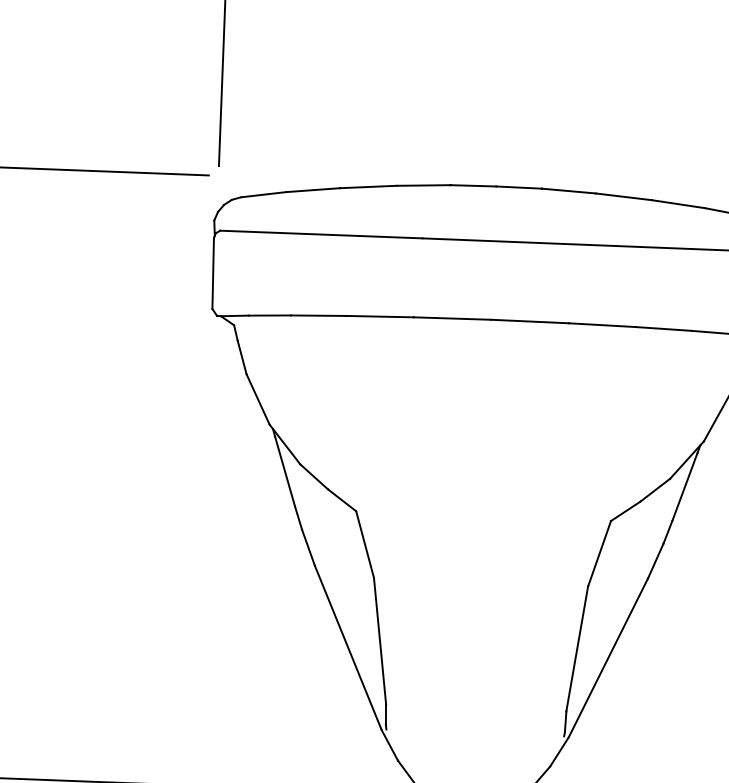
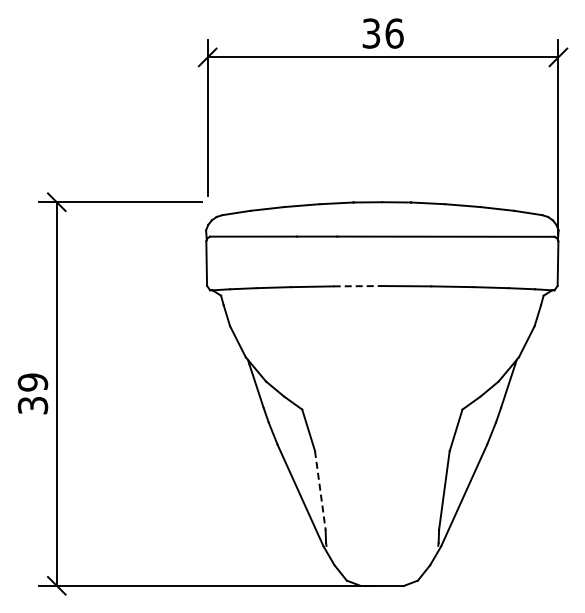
line: (453, 319) -> (358, 286), solid -> dashed
line: (380, 642) -> (320, 491), solid -> dashed

